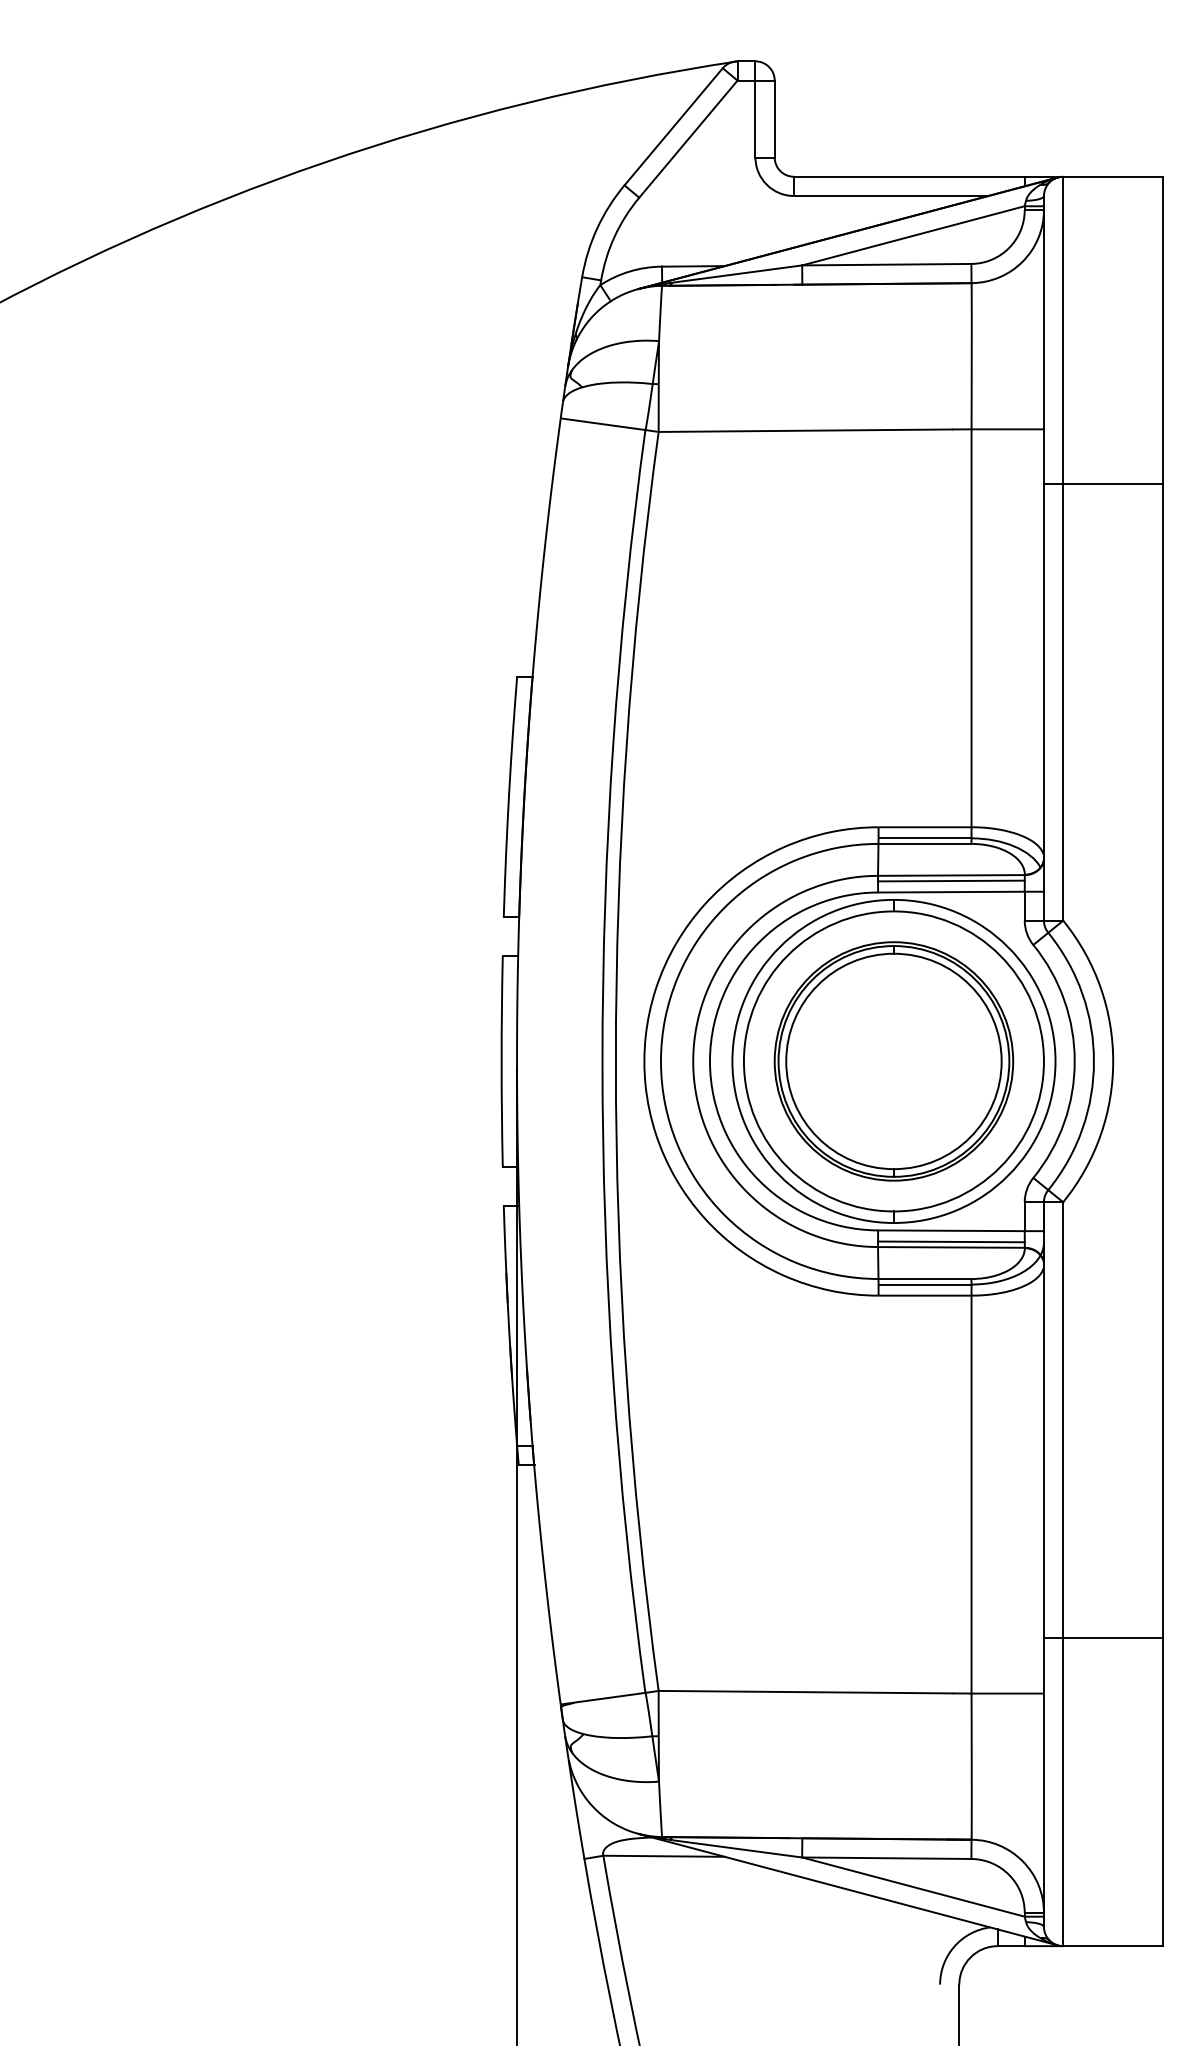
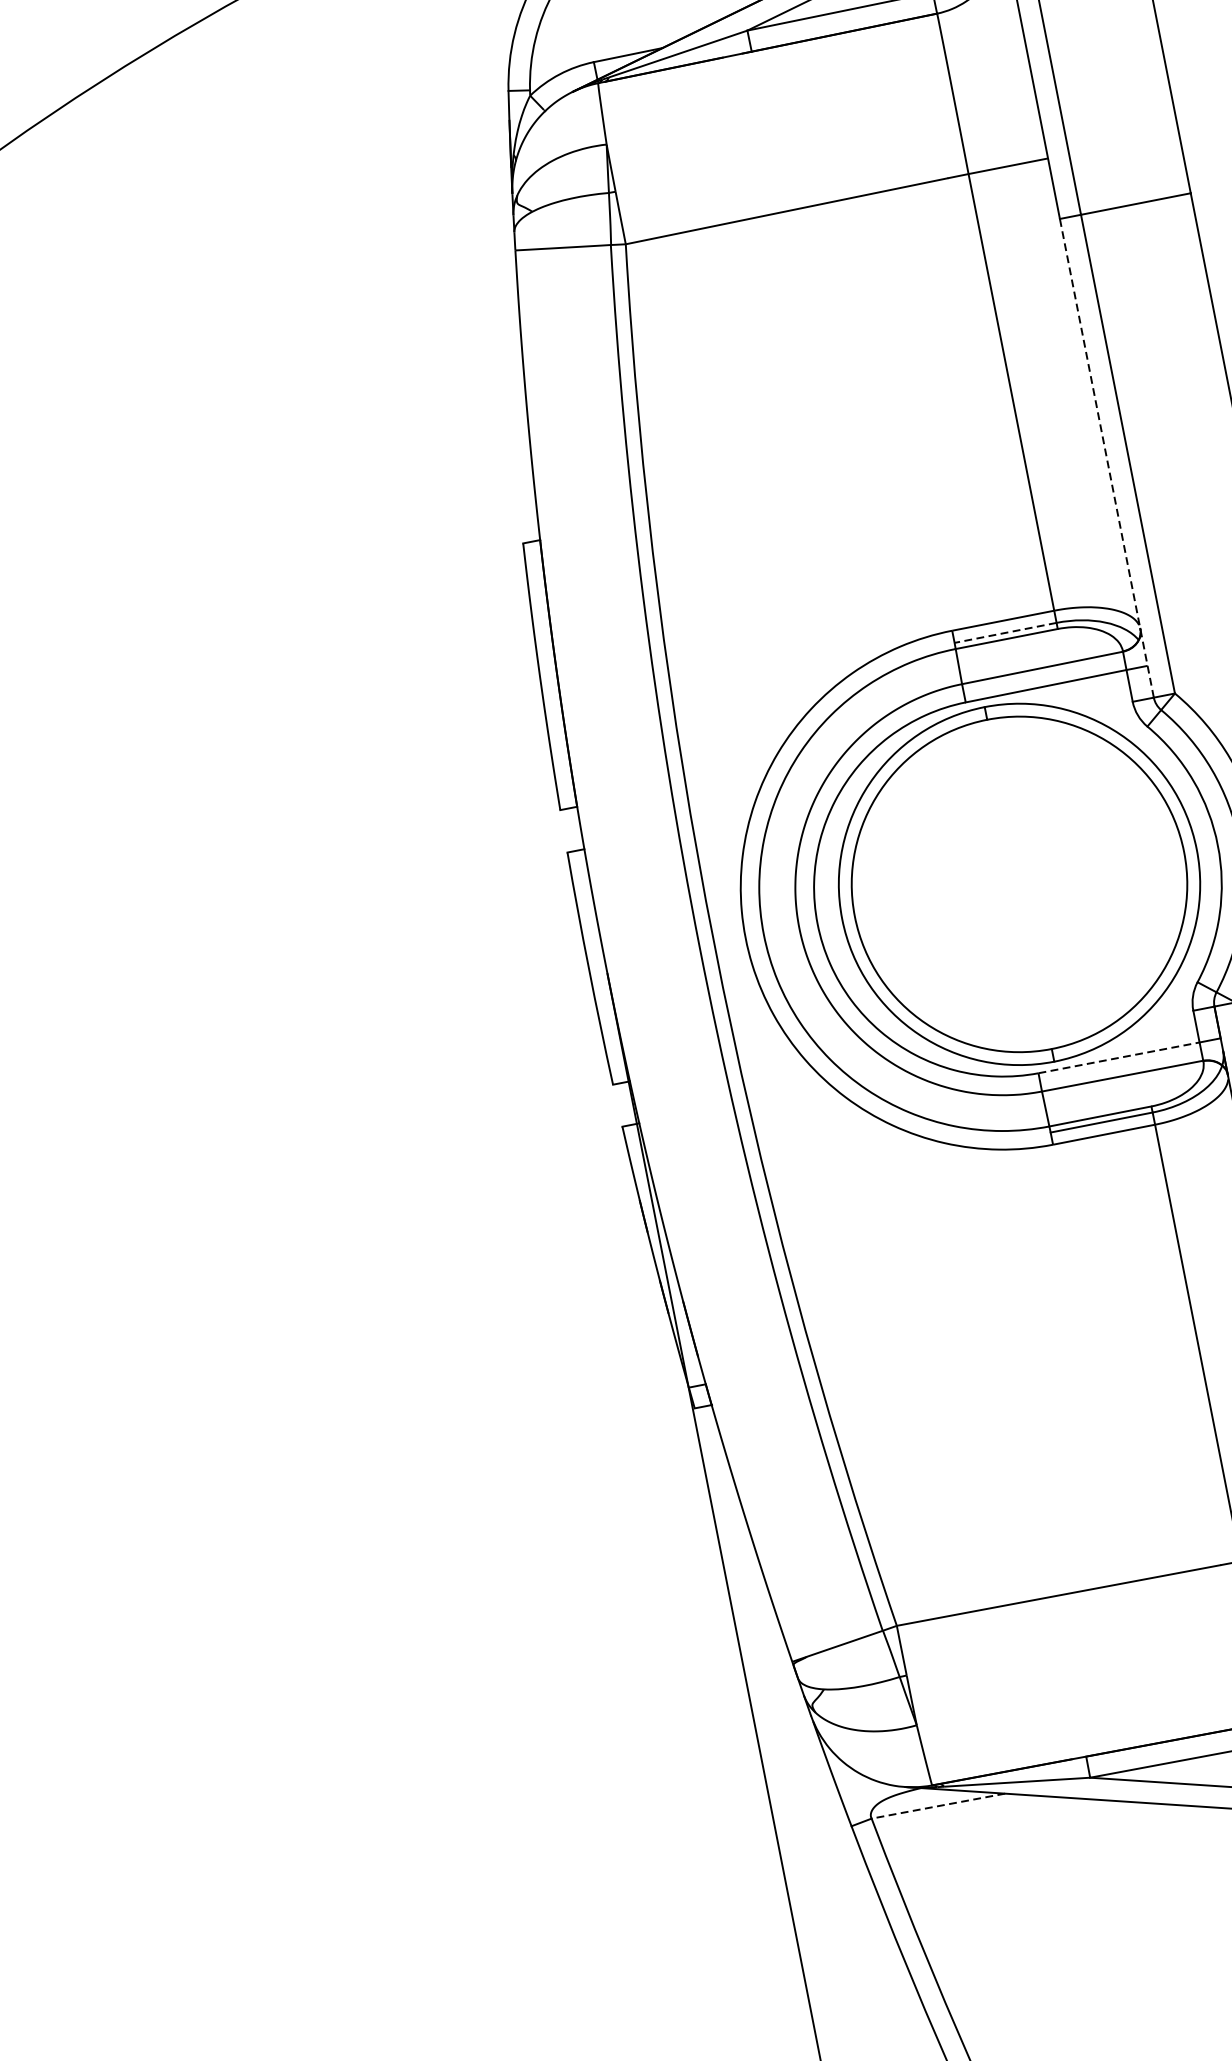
line: (1043, 702) -> (1106, 458), solid -> dashed
line: (924, 838) -> (1005, 633), solid -> dashed
line: (951, 880) -> (1043, 673), removed
part: (893, 1061) -> (1019, 884), removed
line: (951, 1230) -> (1119, 1057), solid -> dashed
line: (951, 1241) -> (1121, 1069), removed
line: (664, 1856) -> (938, 1806), solid -> dashed

